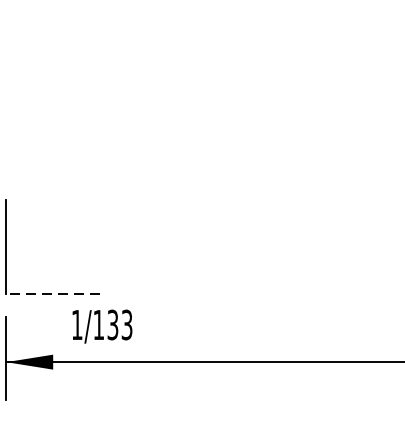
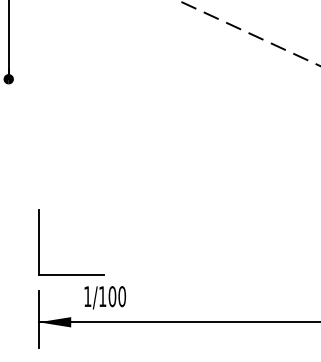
line: (52, 292) -> (70, 274), dashed -> solid
text: (120, 324) -> (117, 296), 1/133 -> 1/100

